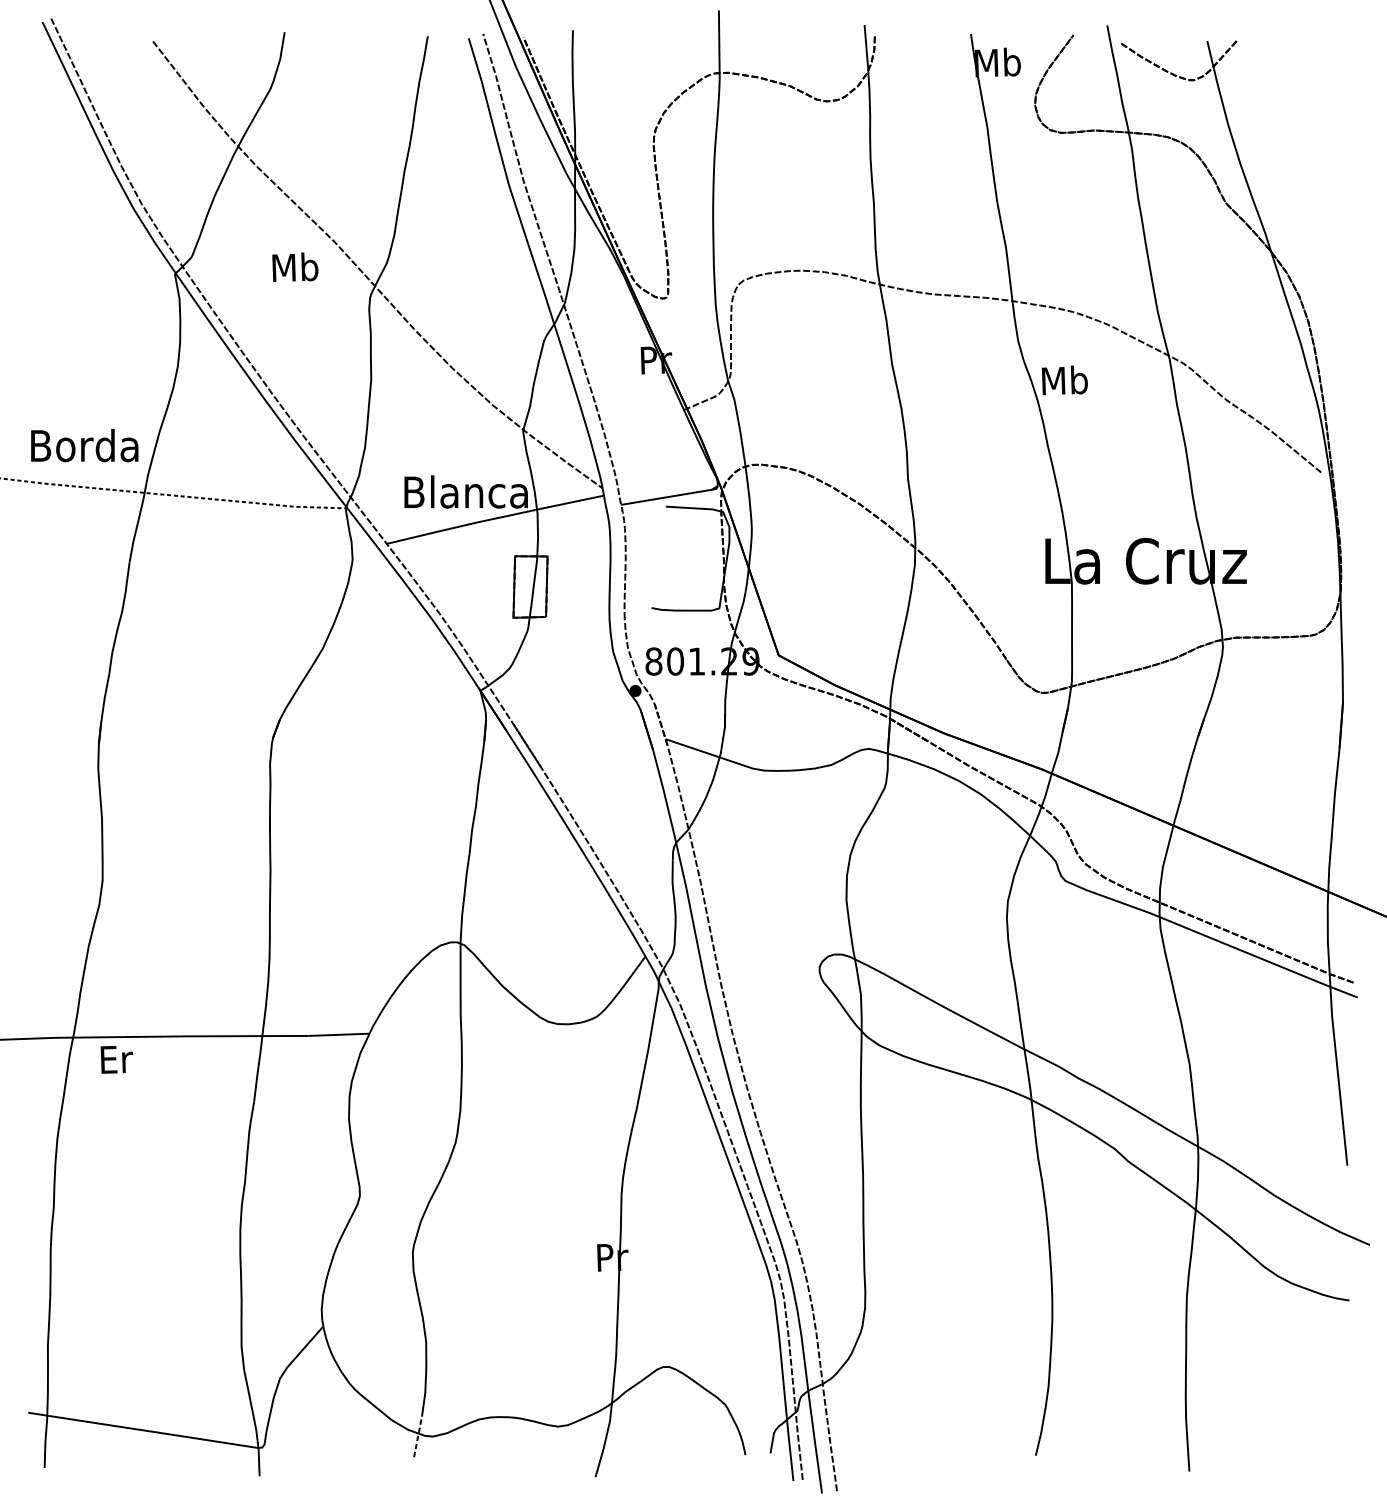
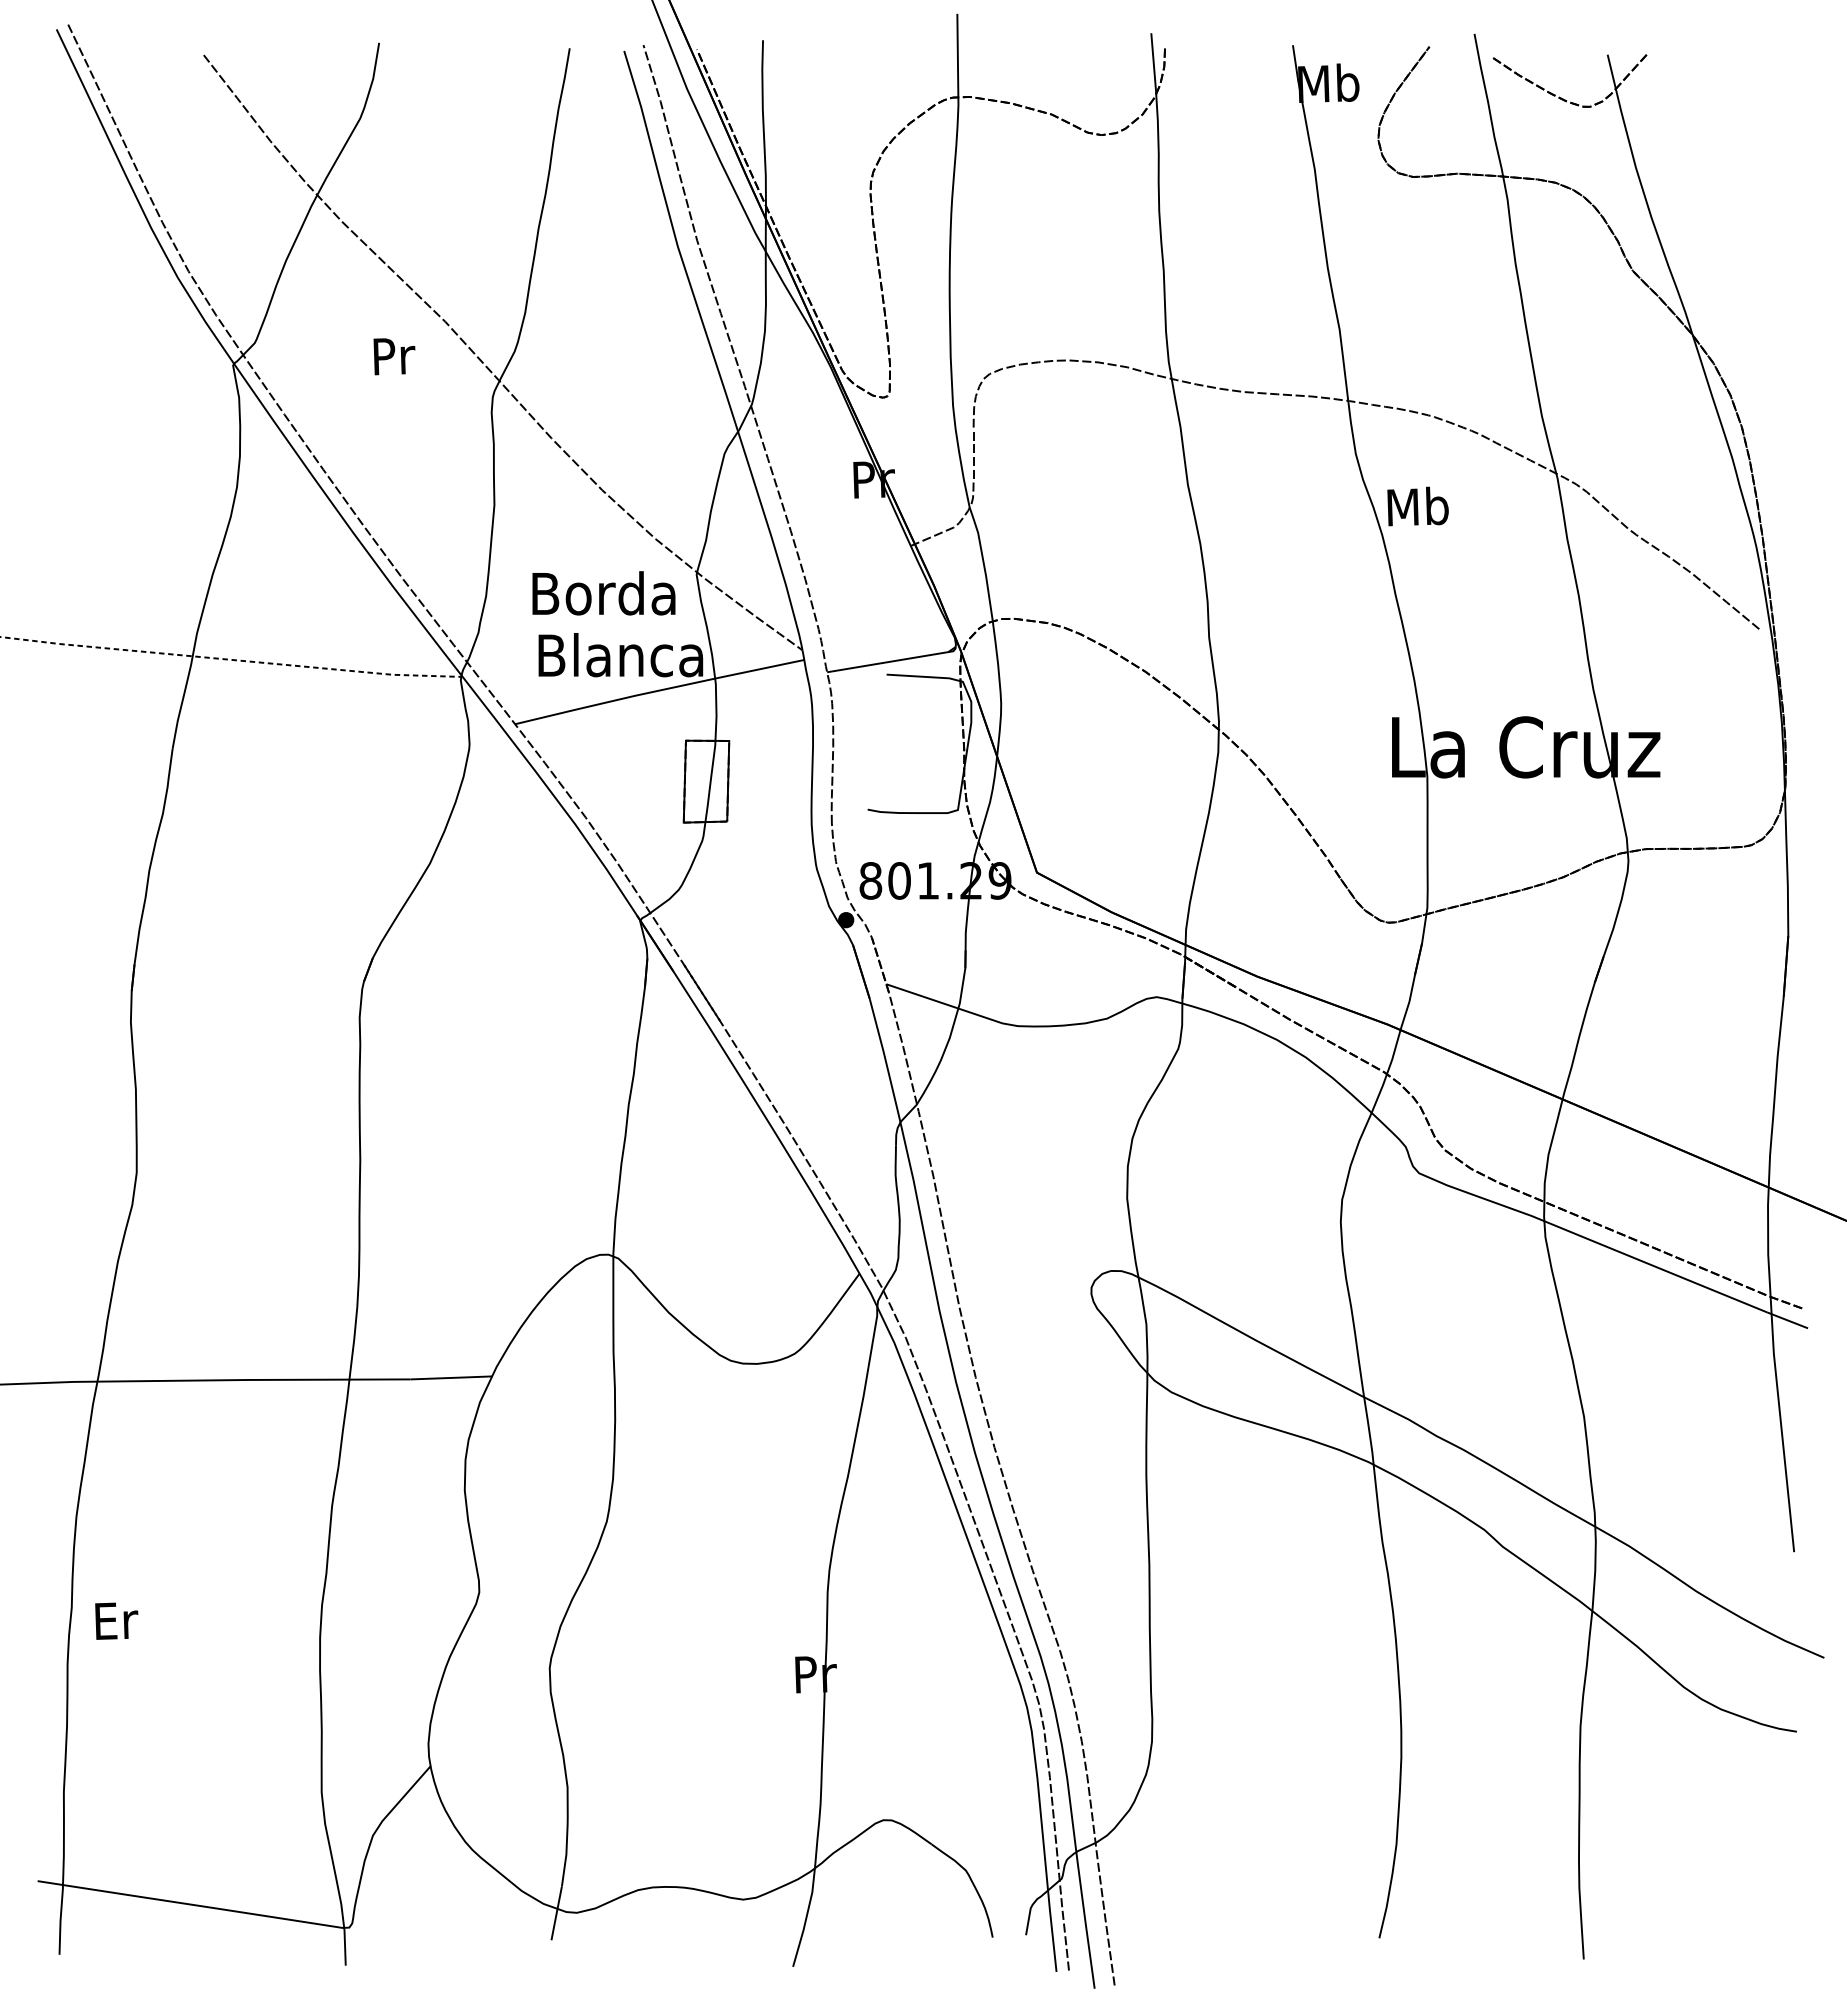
text: (295, 266) -> (393, 355), Mb -> Pr
text: (84, 445) -> (603, 593), moved
text: (116, 1059) -> (116, 1620), moved
line: (417, 1437) -> (556, 1913), dashed -> solid

